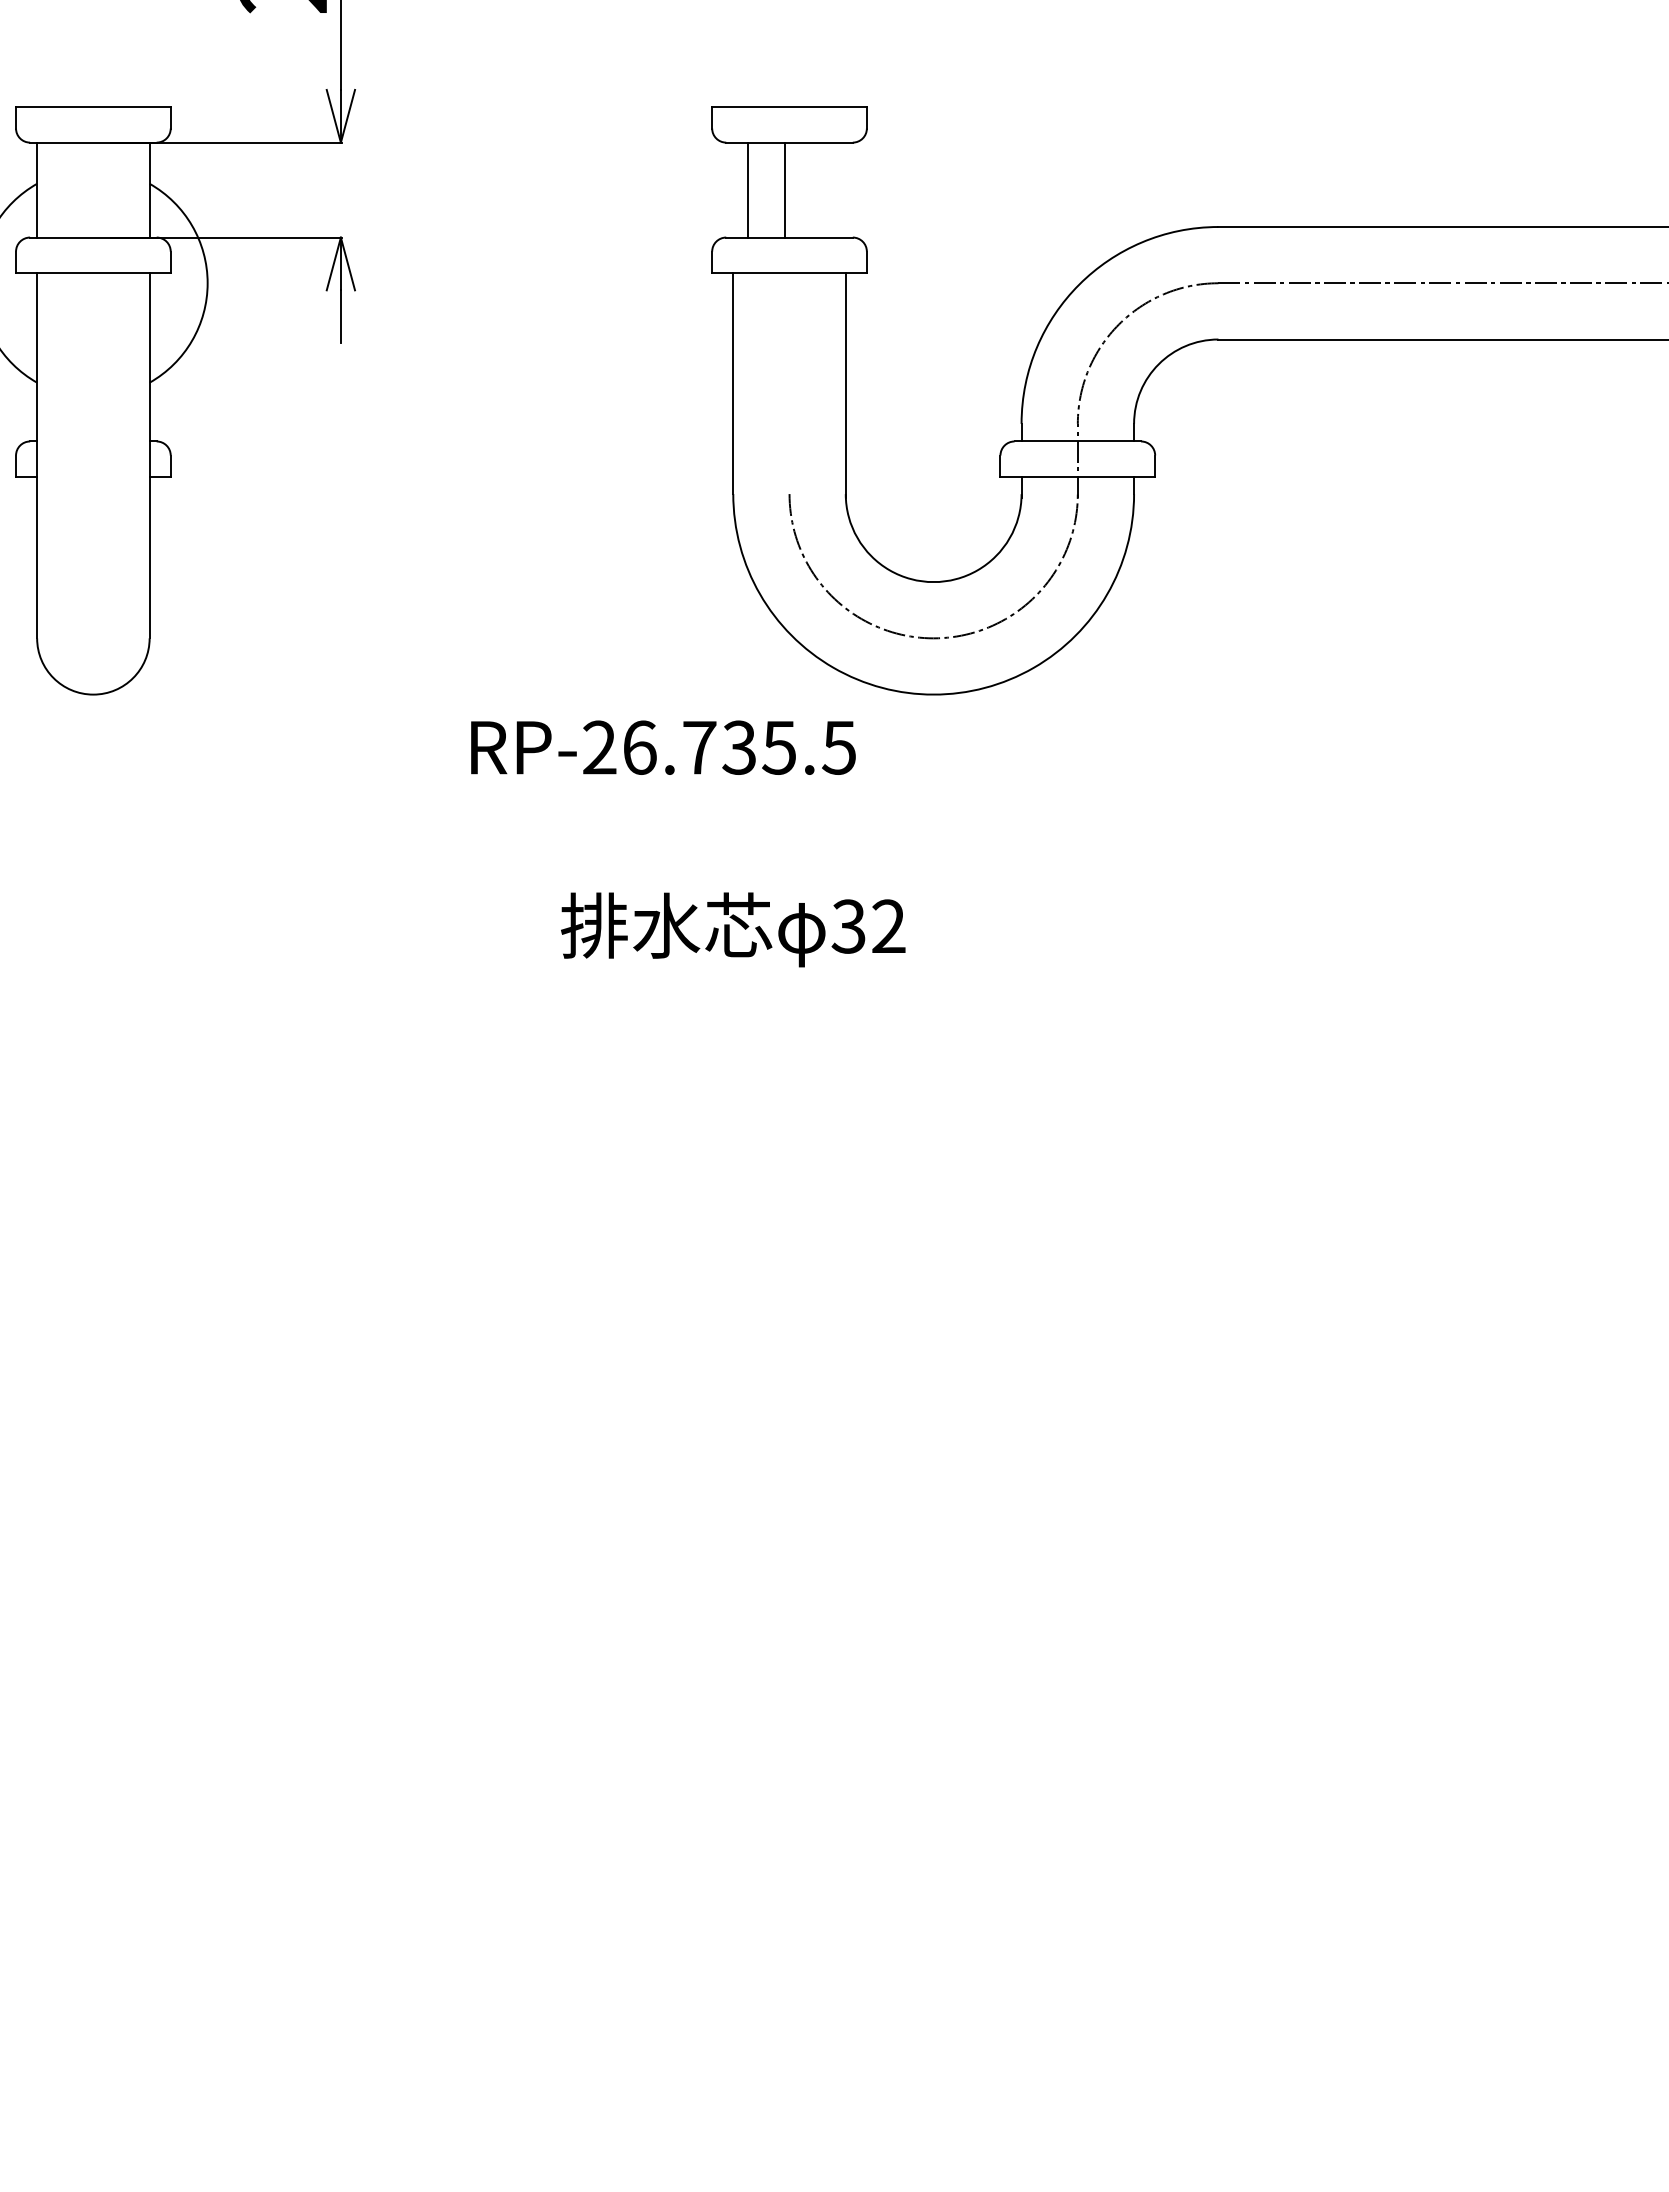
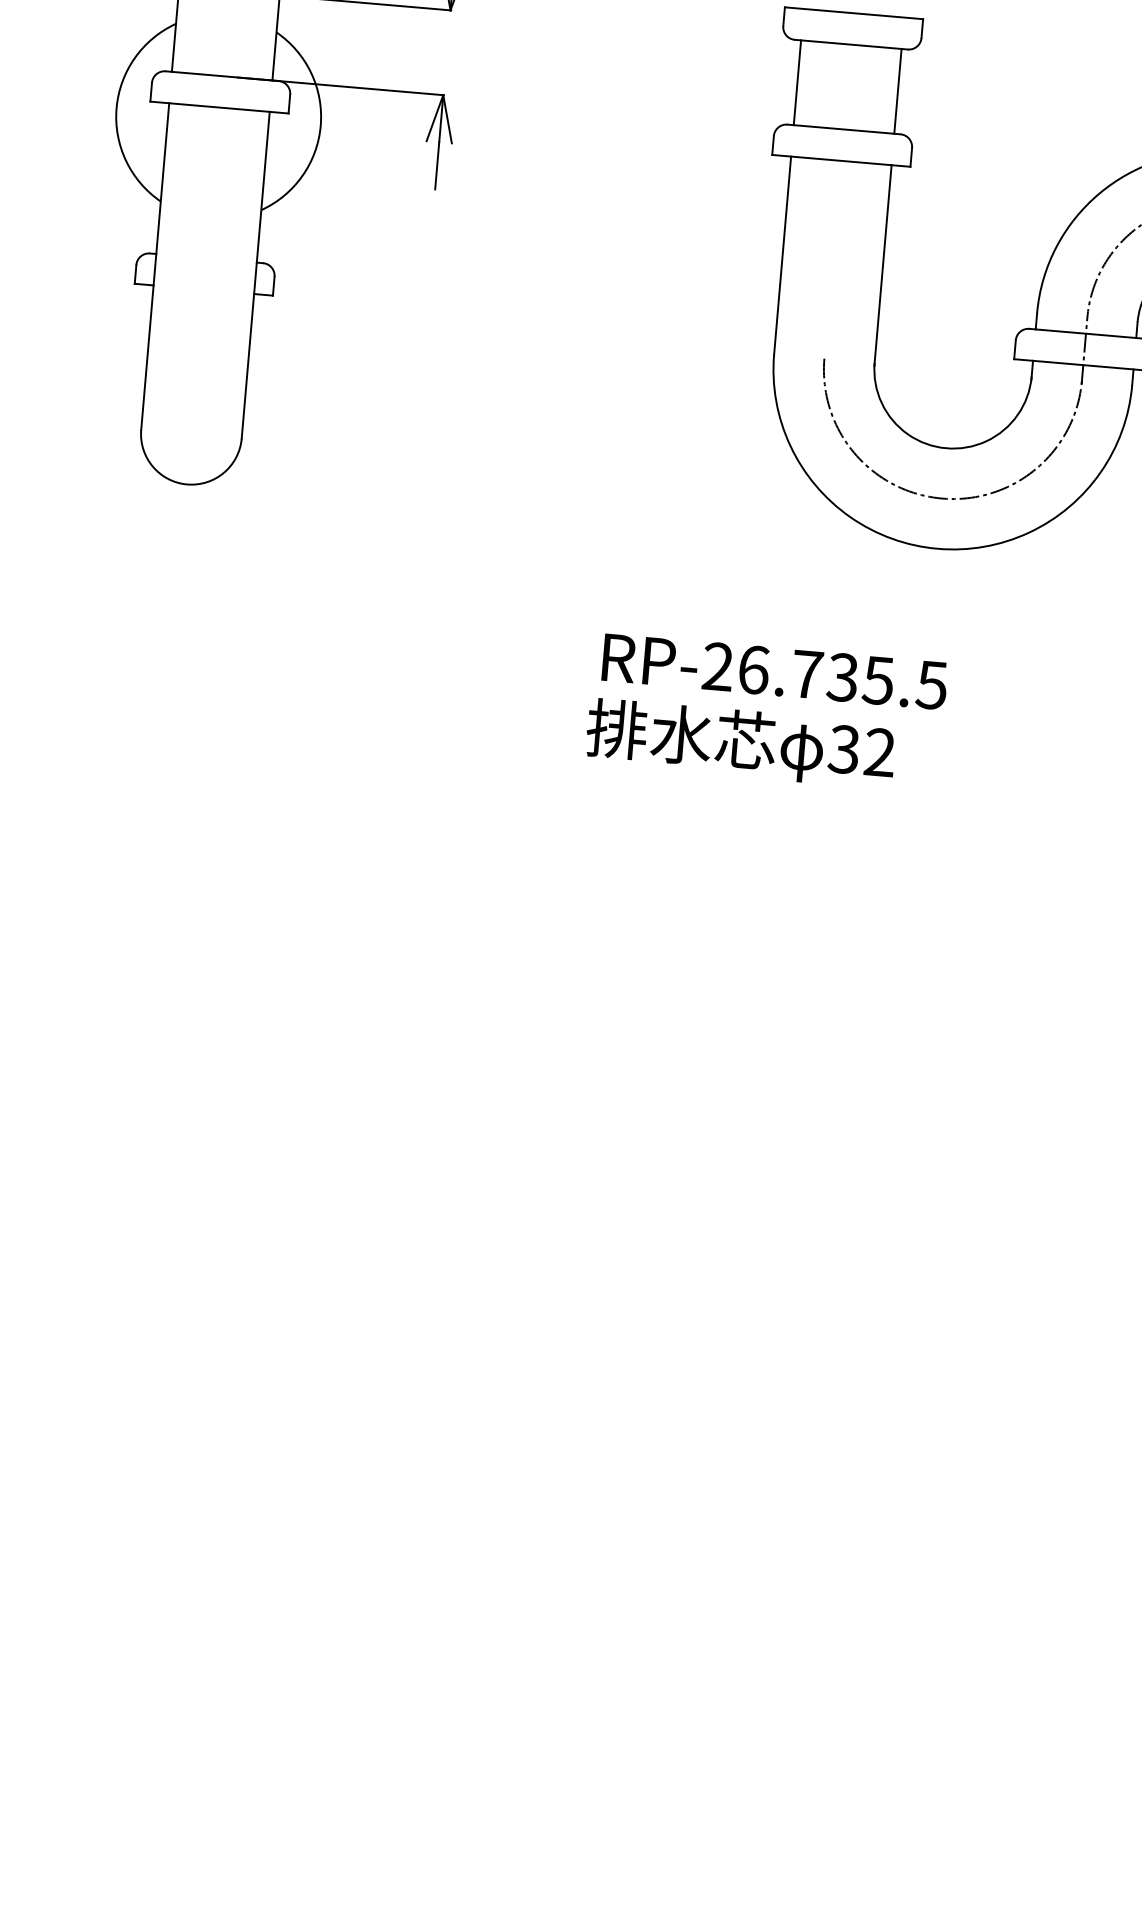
line: (747, 189) -> (897, 90), moved
line: (785, 189) -> (797, 82), moved
text: (663, 747) -> (775, 671), moved

